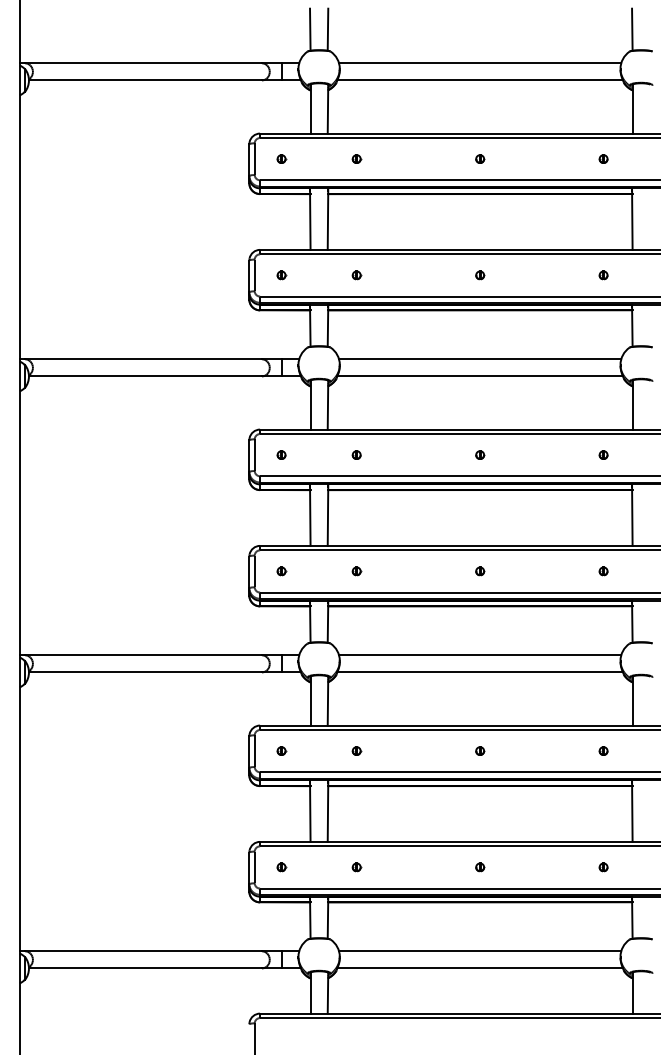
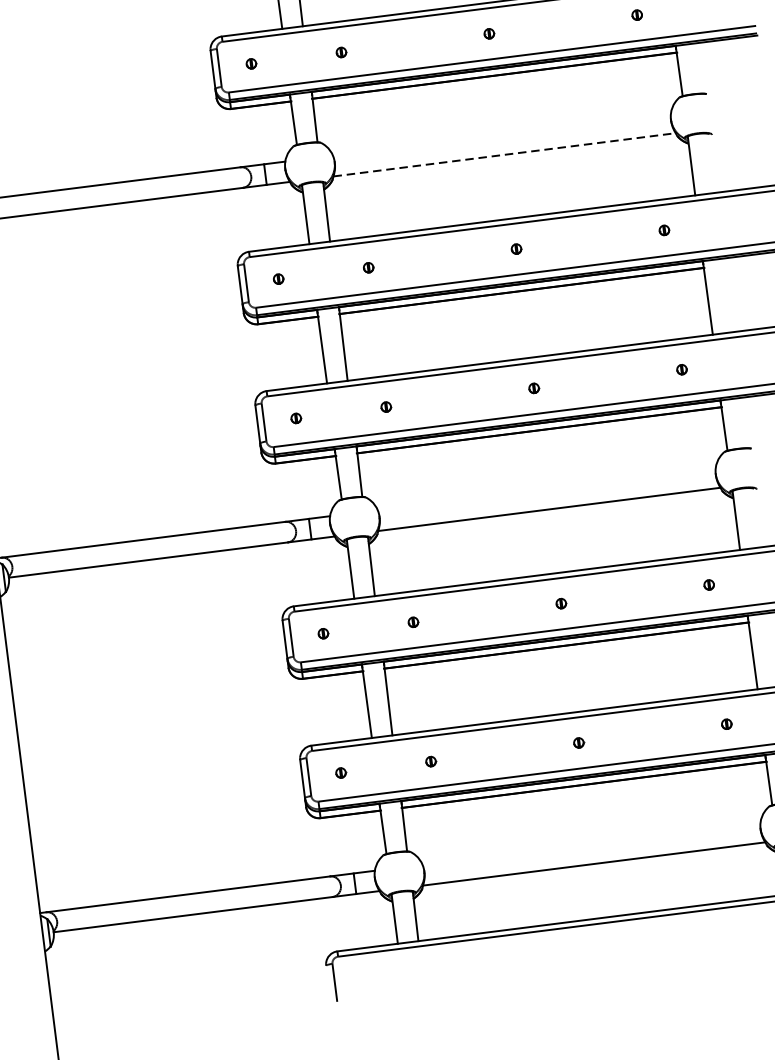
line: (480, 359) -> (502, 134), removed
line: (480, 376) -> (505, 154), solid -> dashed
line: (480, 655) -> (547, 489), removed
line: (480, 951) -> (592, 843), removed

